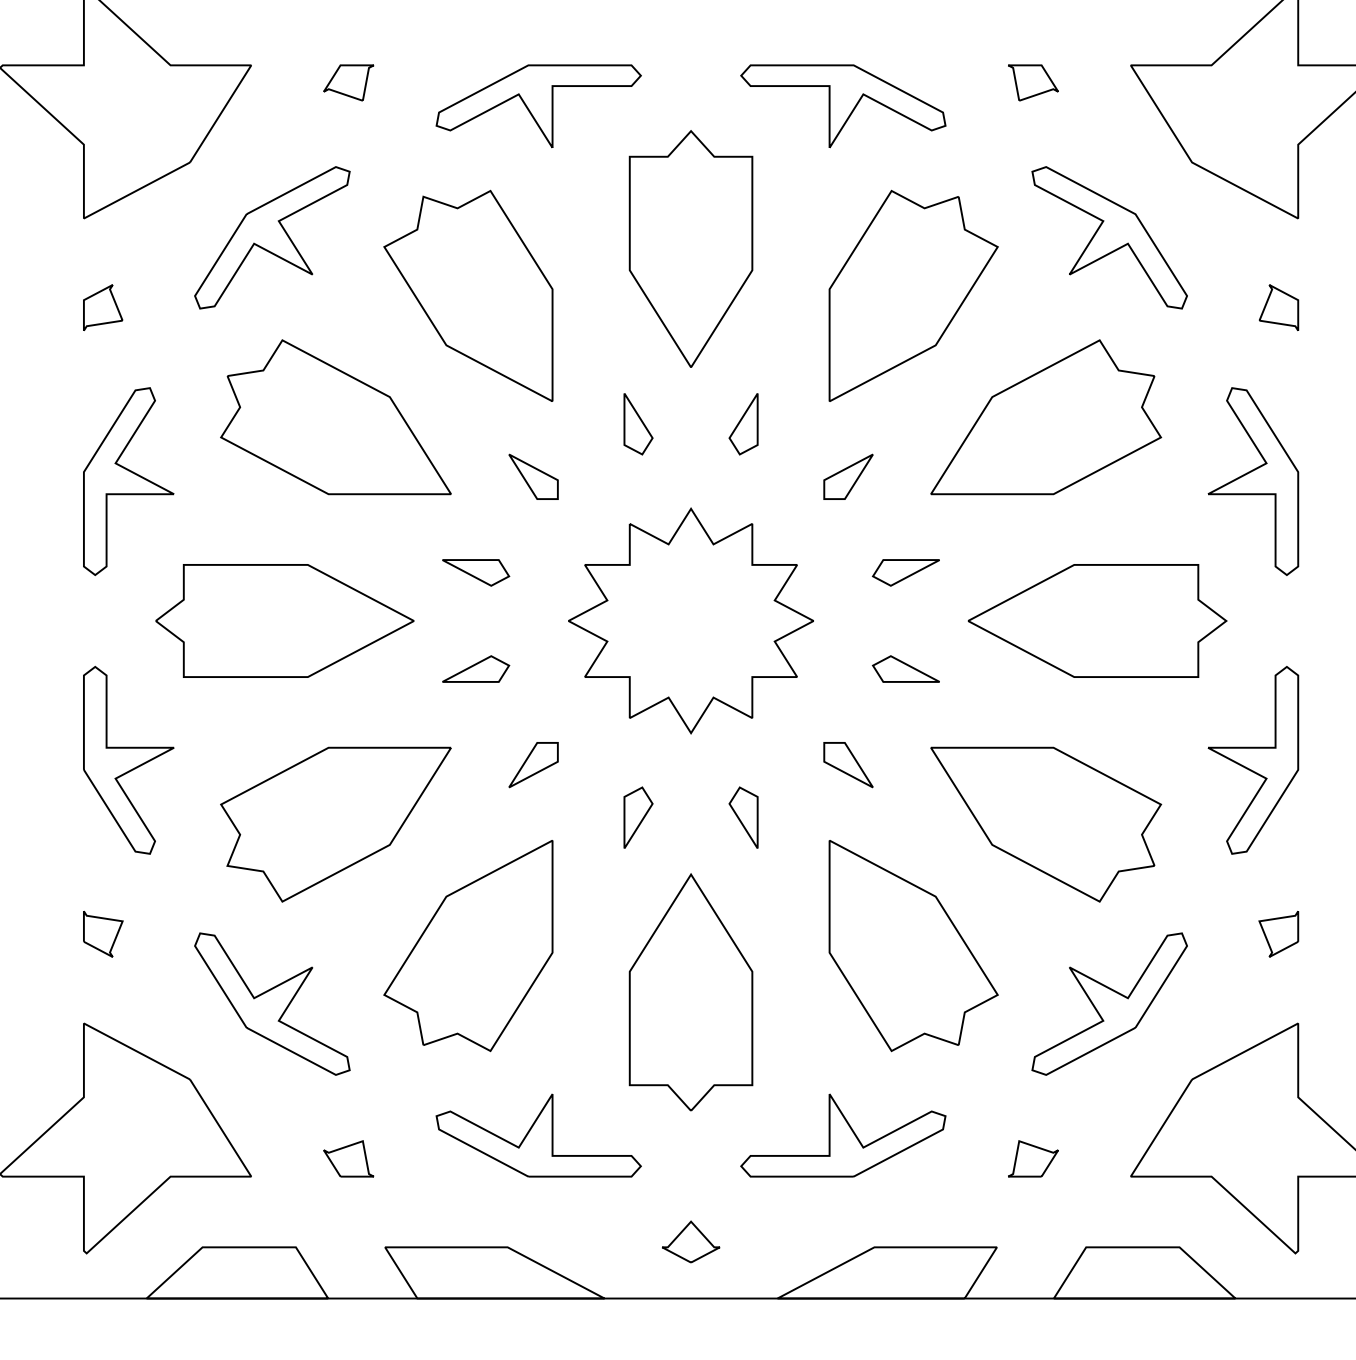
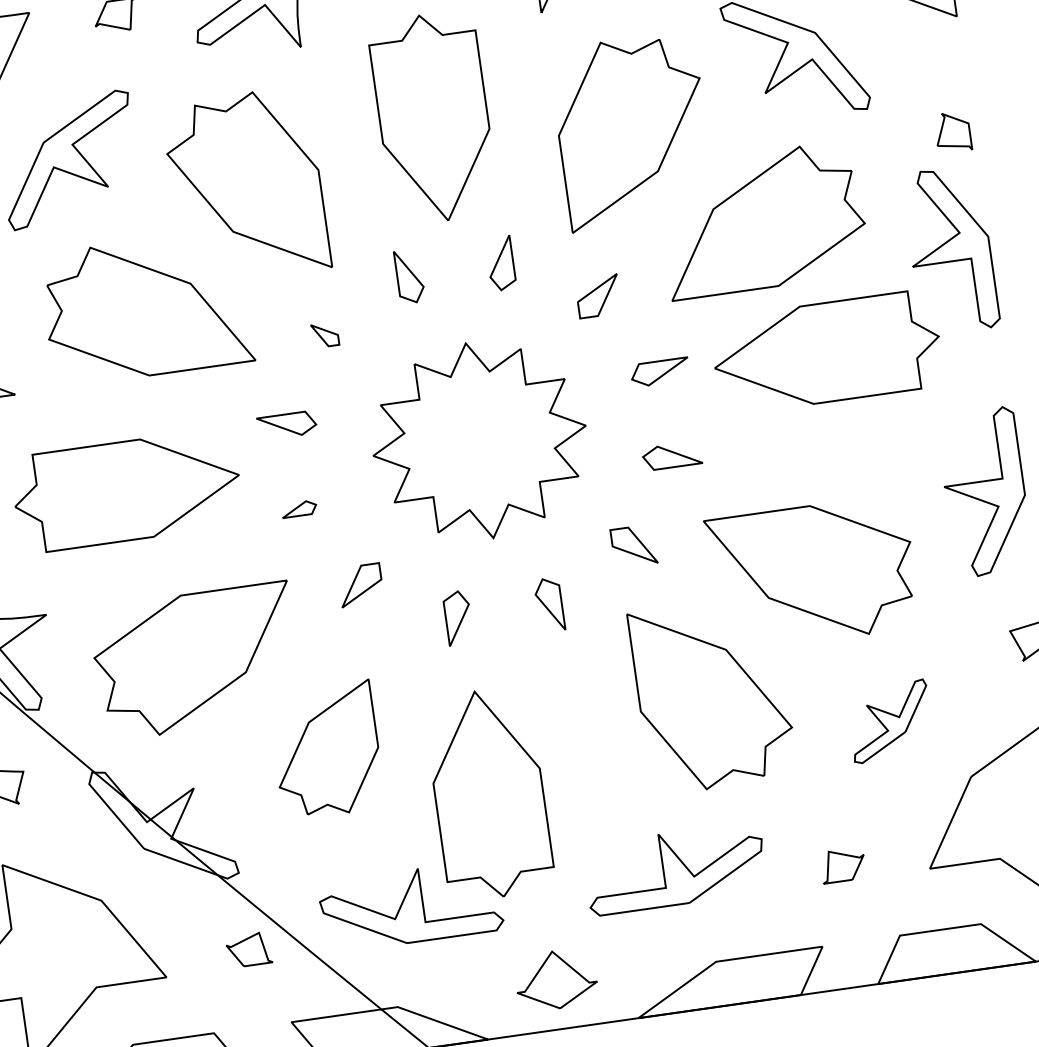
part: (1278, 307) -> (952, 132), moved
part: (533, 476) -> (325, 334), size x0.6
part: (1097, 620) -> (826, 351), moved
part: (476, 668) -> (299, 508), size x0.6
part: (468, 946) -> (326, 750), size x0.7
part: (690, 992) -> (488, 794), moved
part: (1109, 1003) -> (890, 721), size x0.6
part: (691, 1241) -> (556, 979), size x1.6

